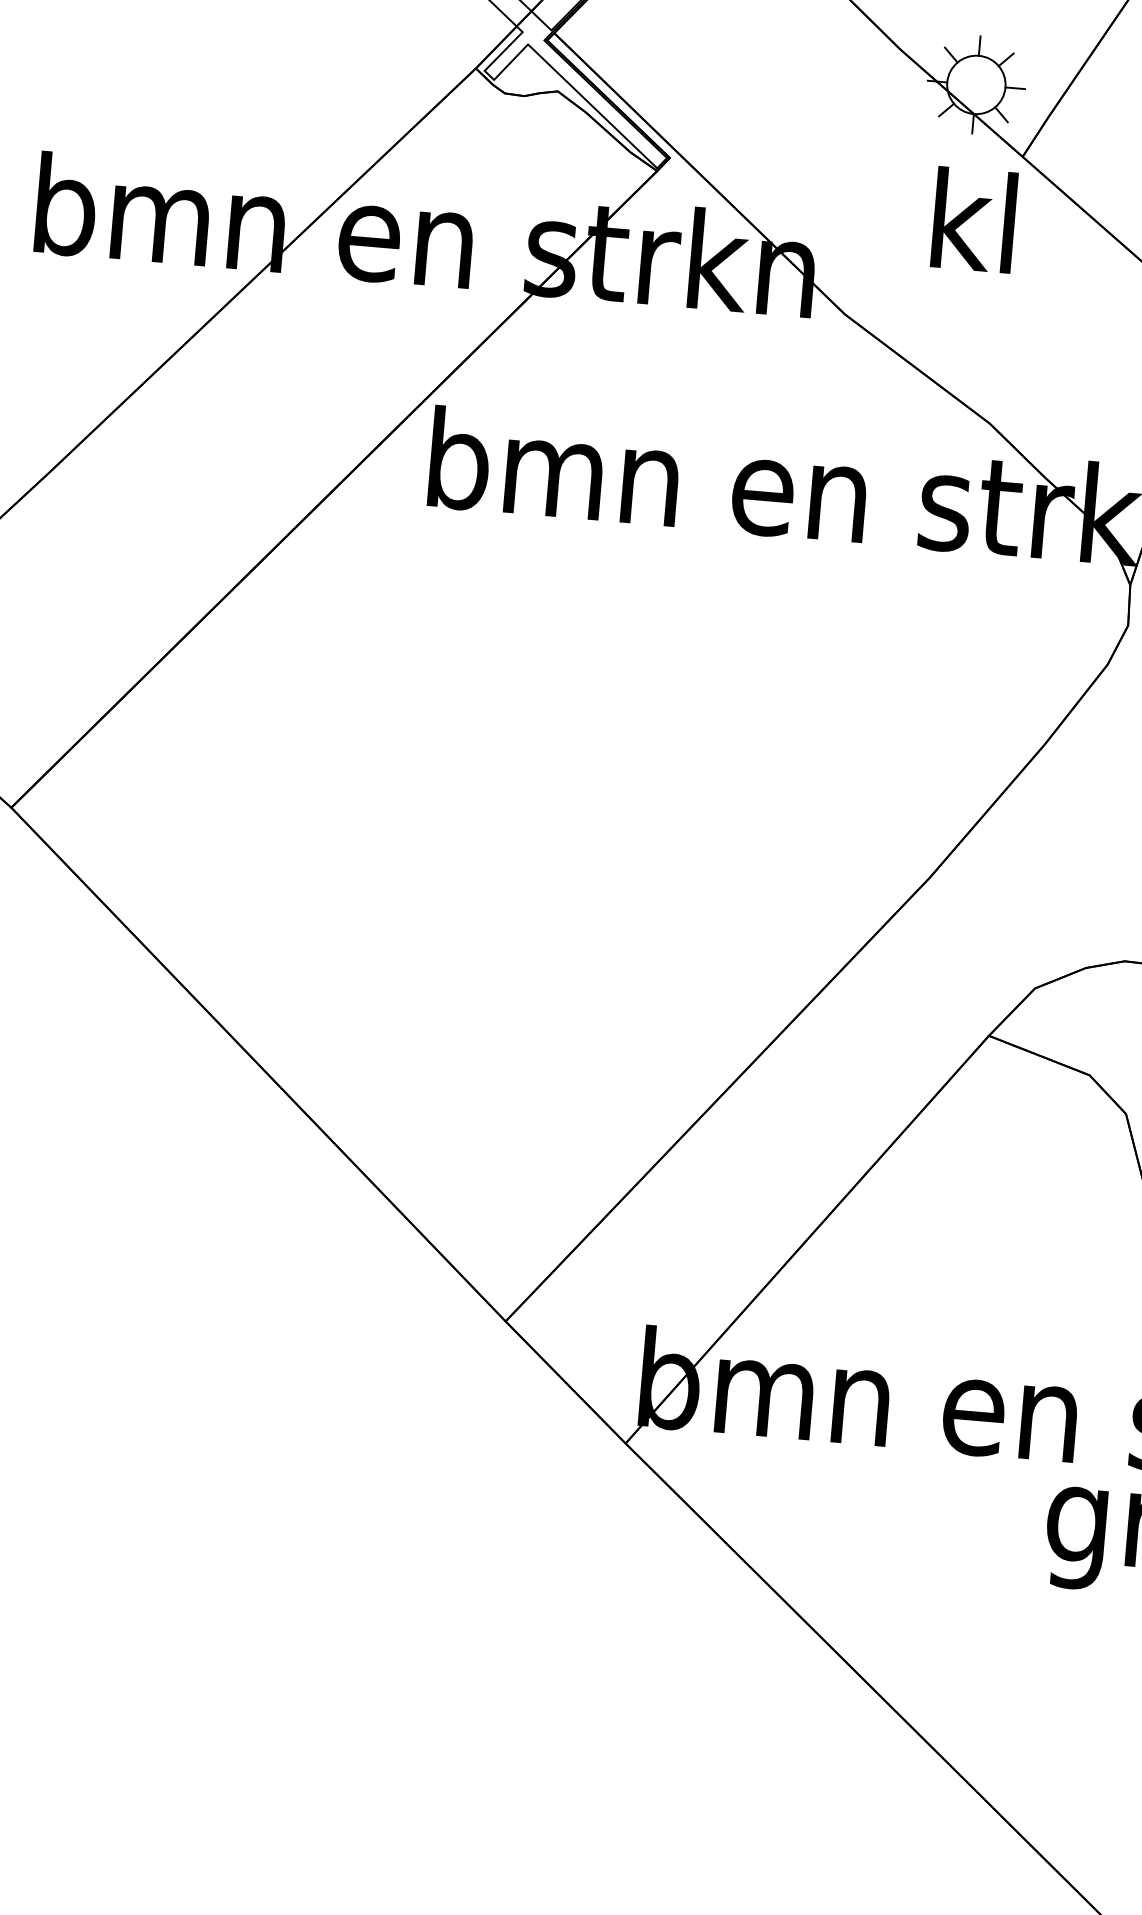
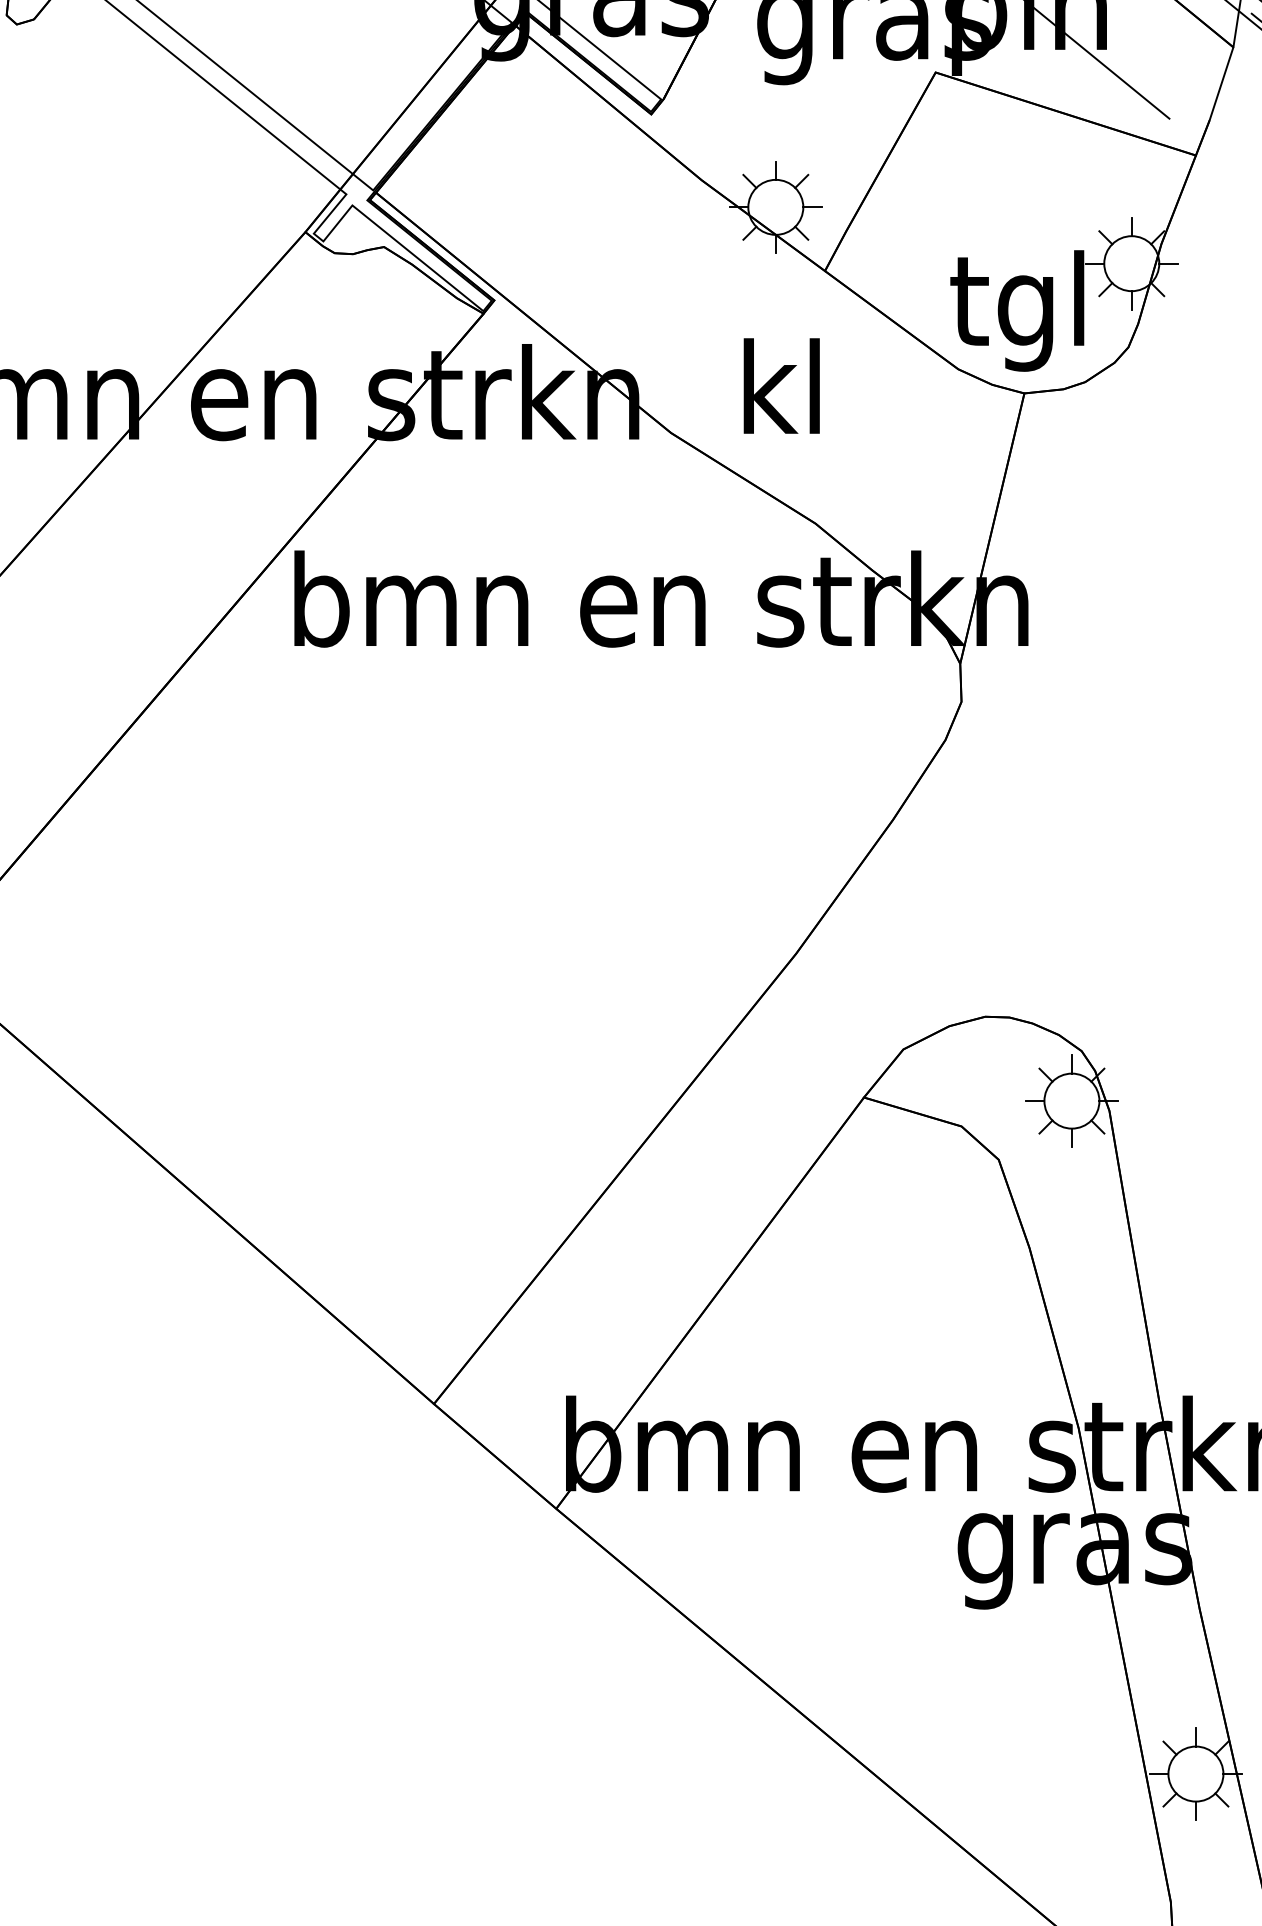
text: (974, 219) -> (781, 385), moved

